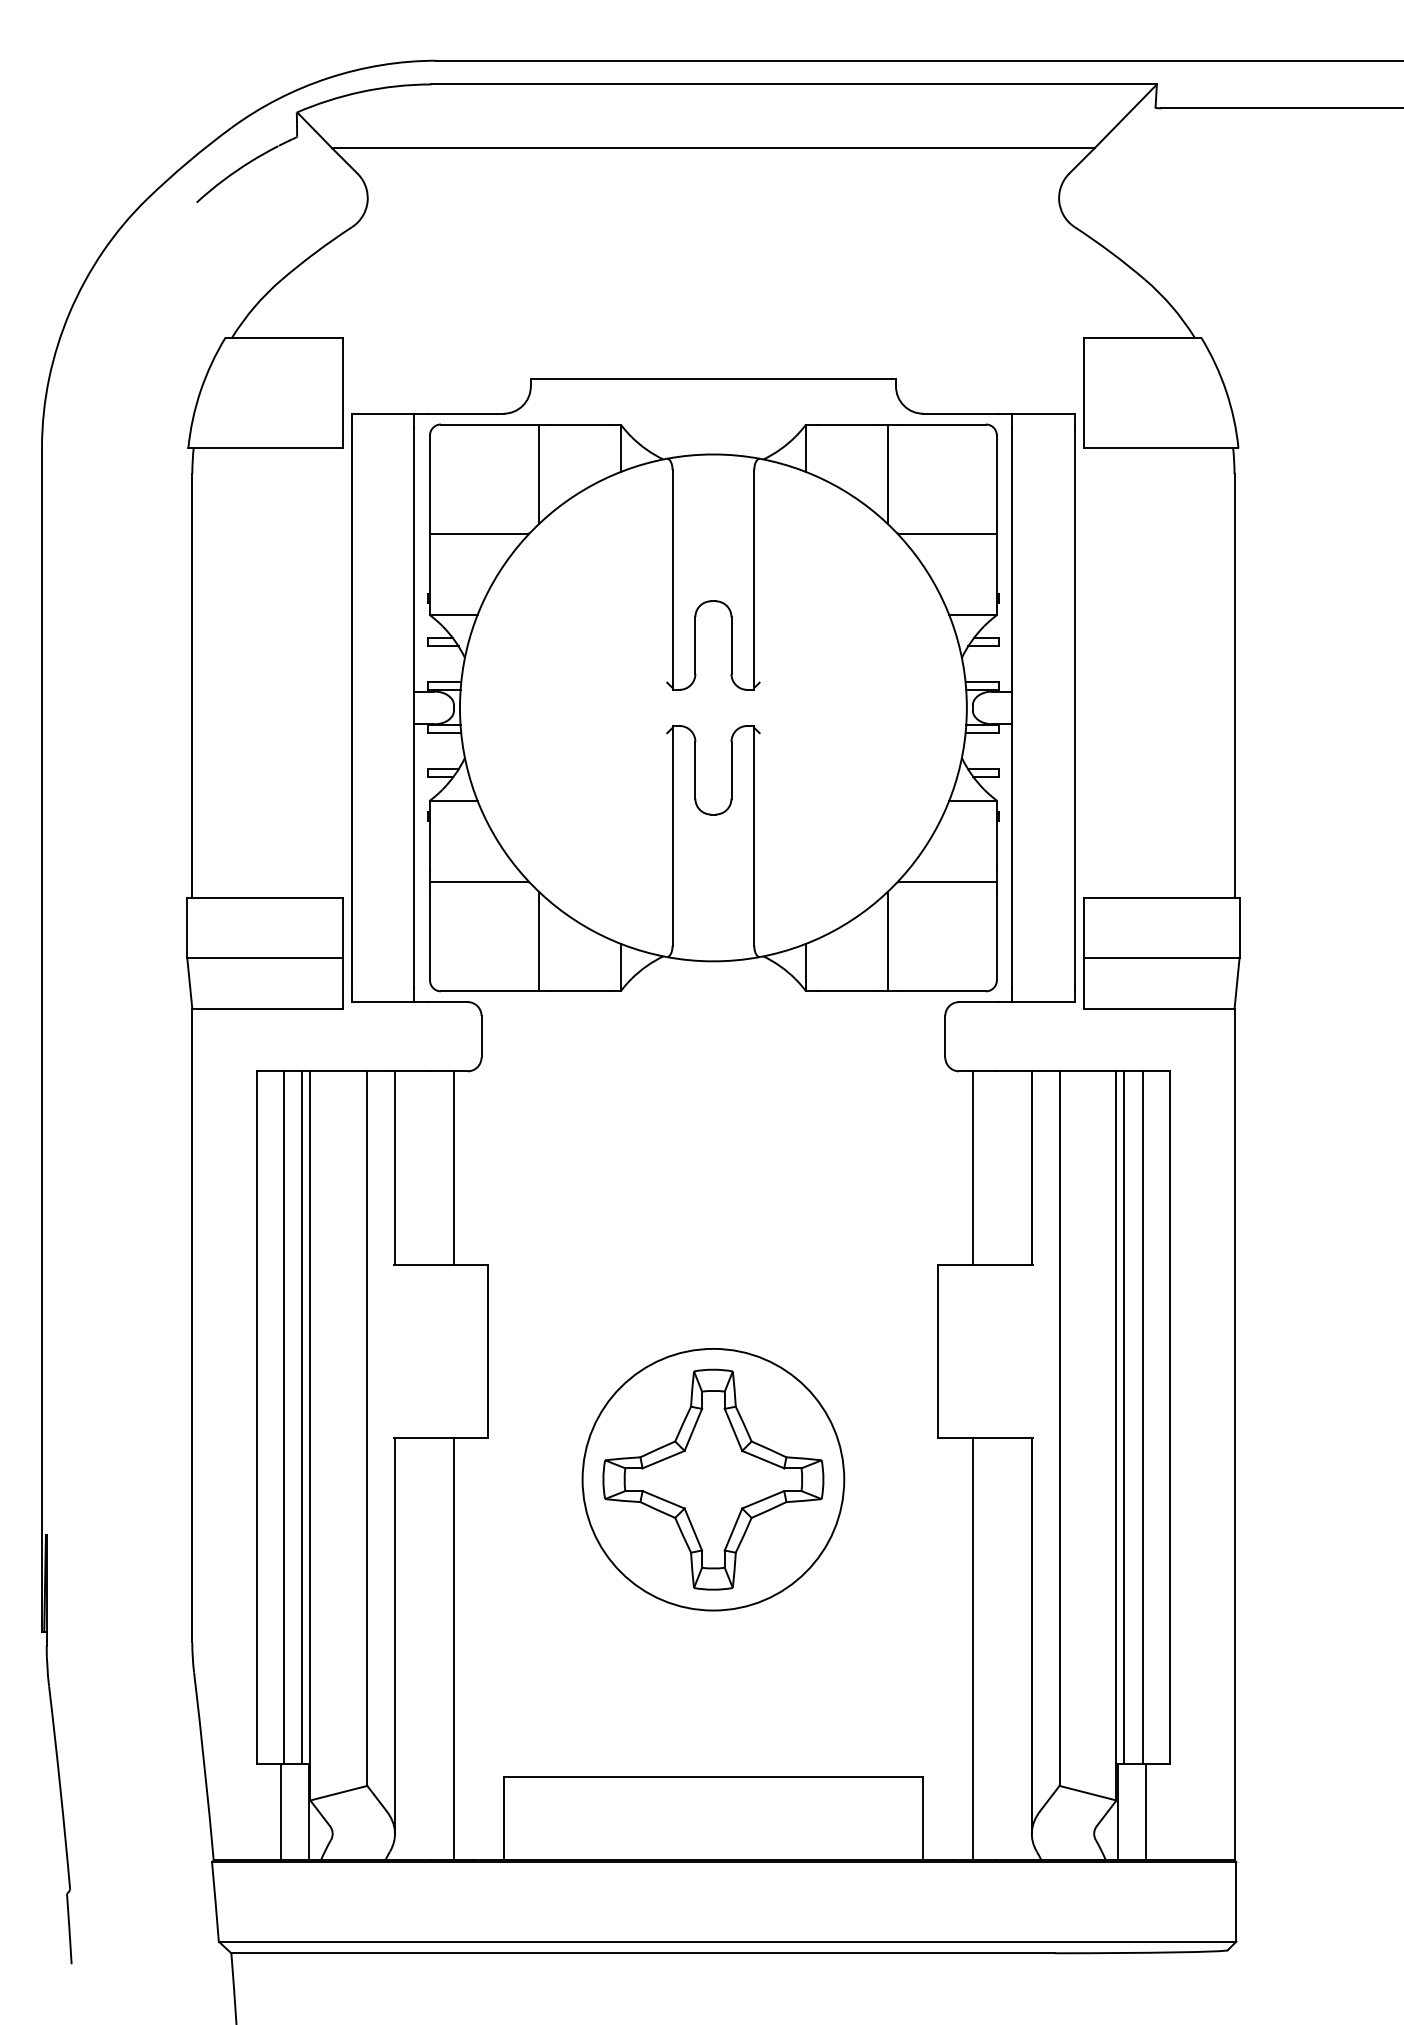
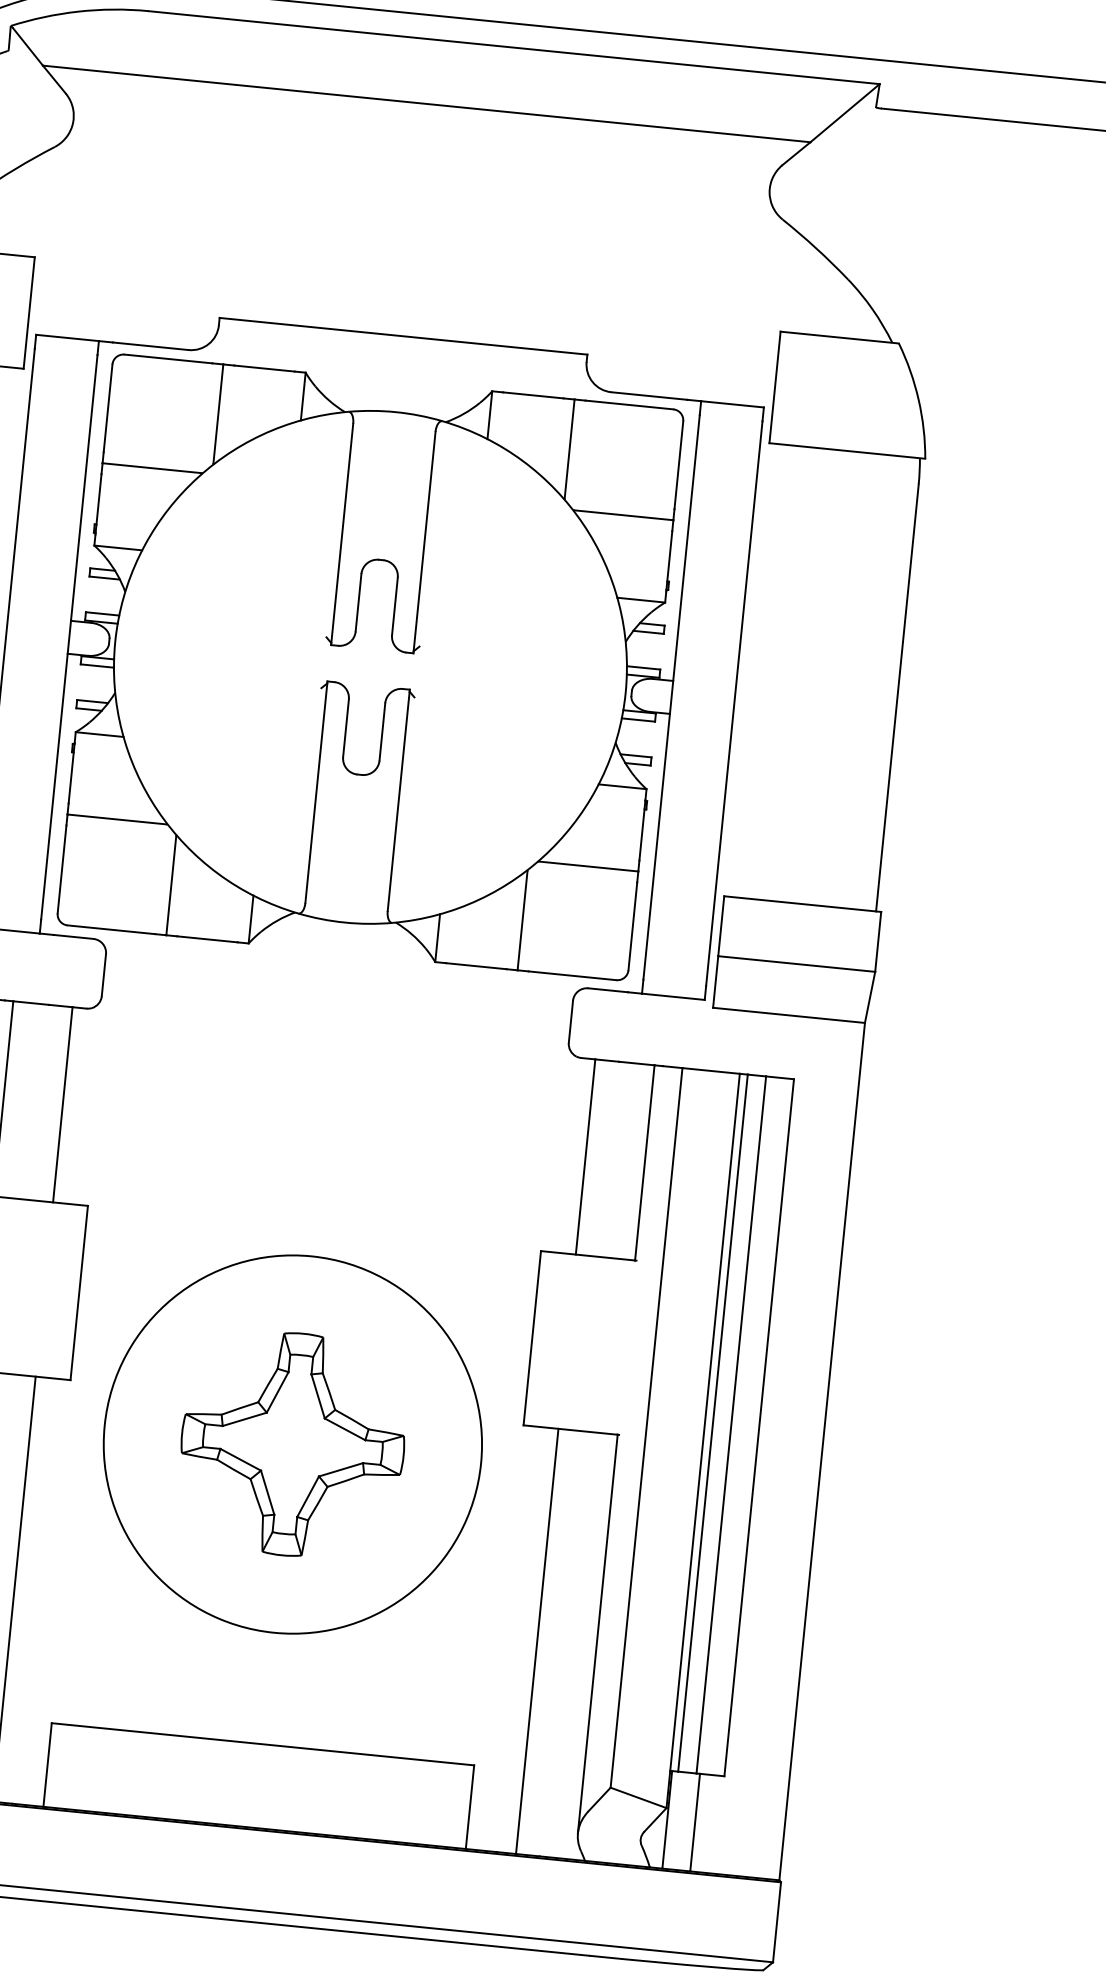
circle: (713, 1479) -> (292, 1444), size x1.43

